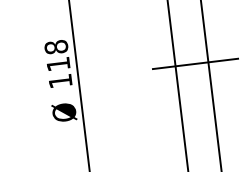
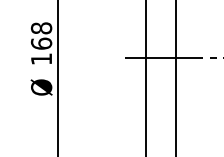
text: (58, 63) -> (41, 43), 118 -> 168

